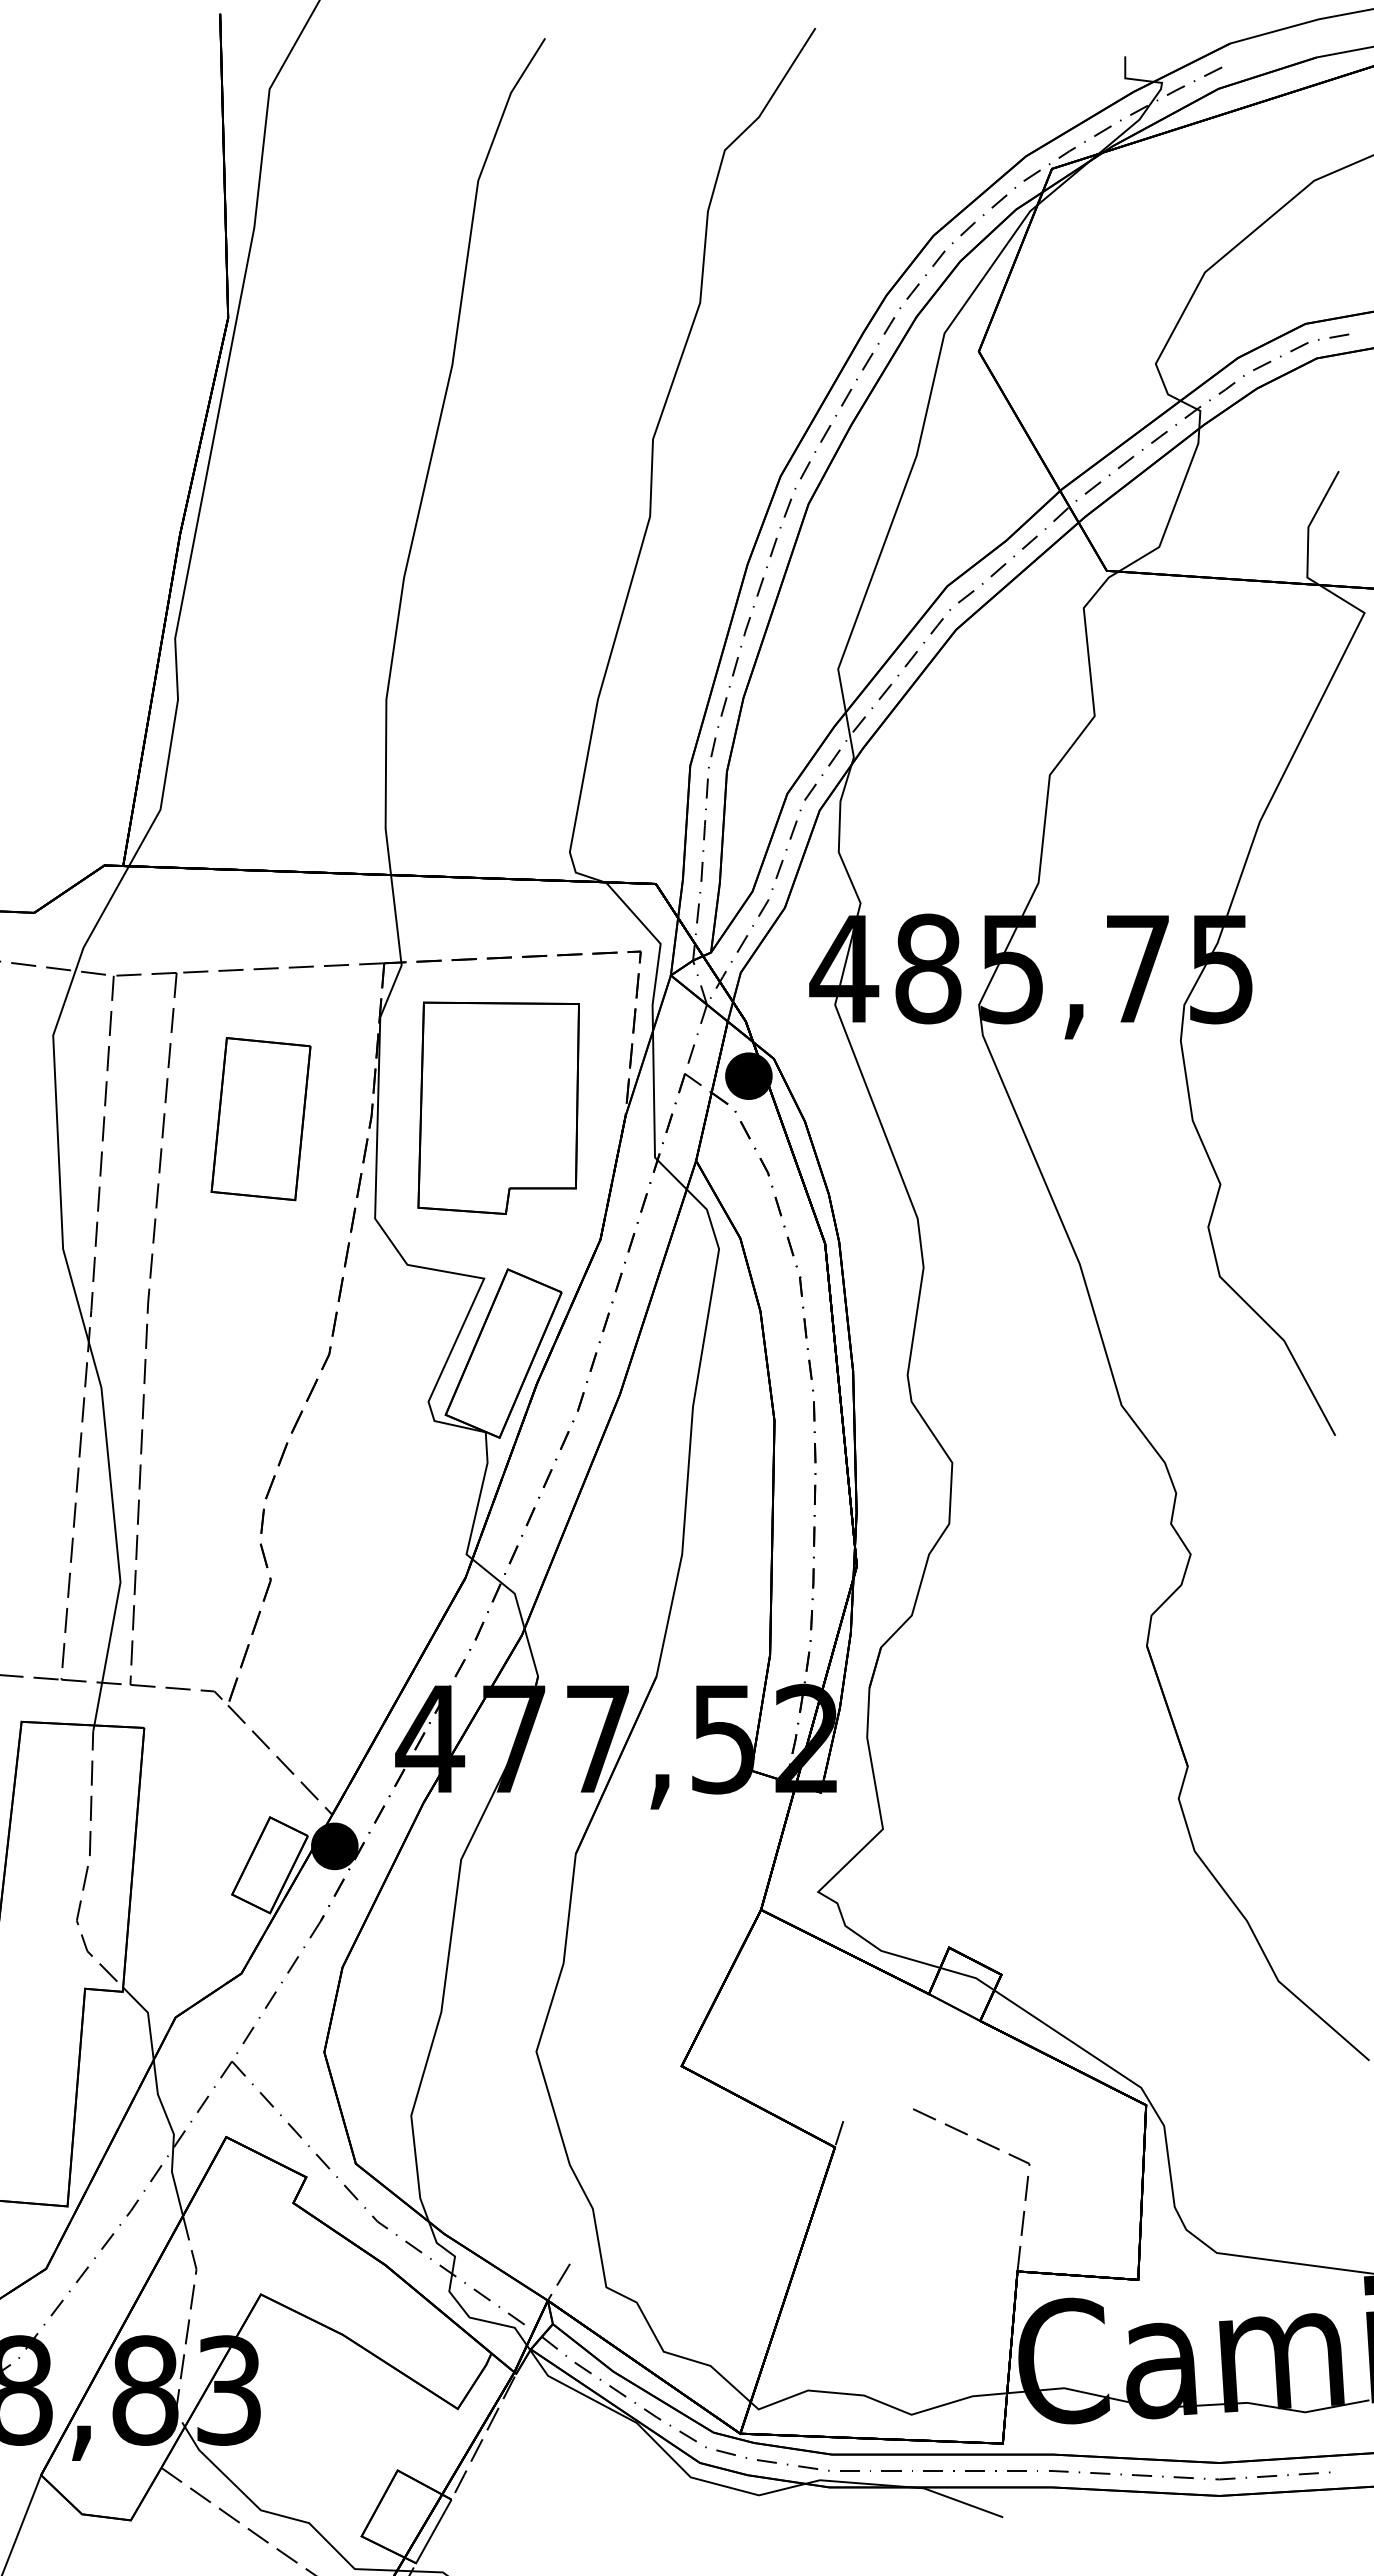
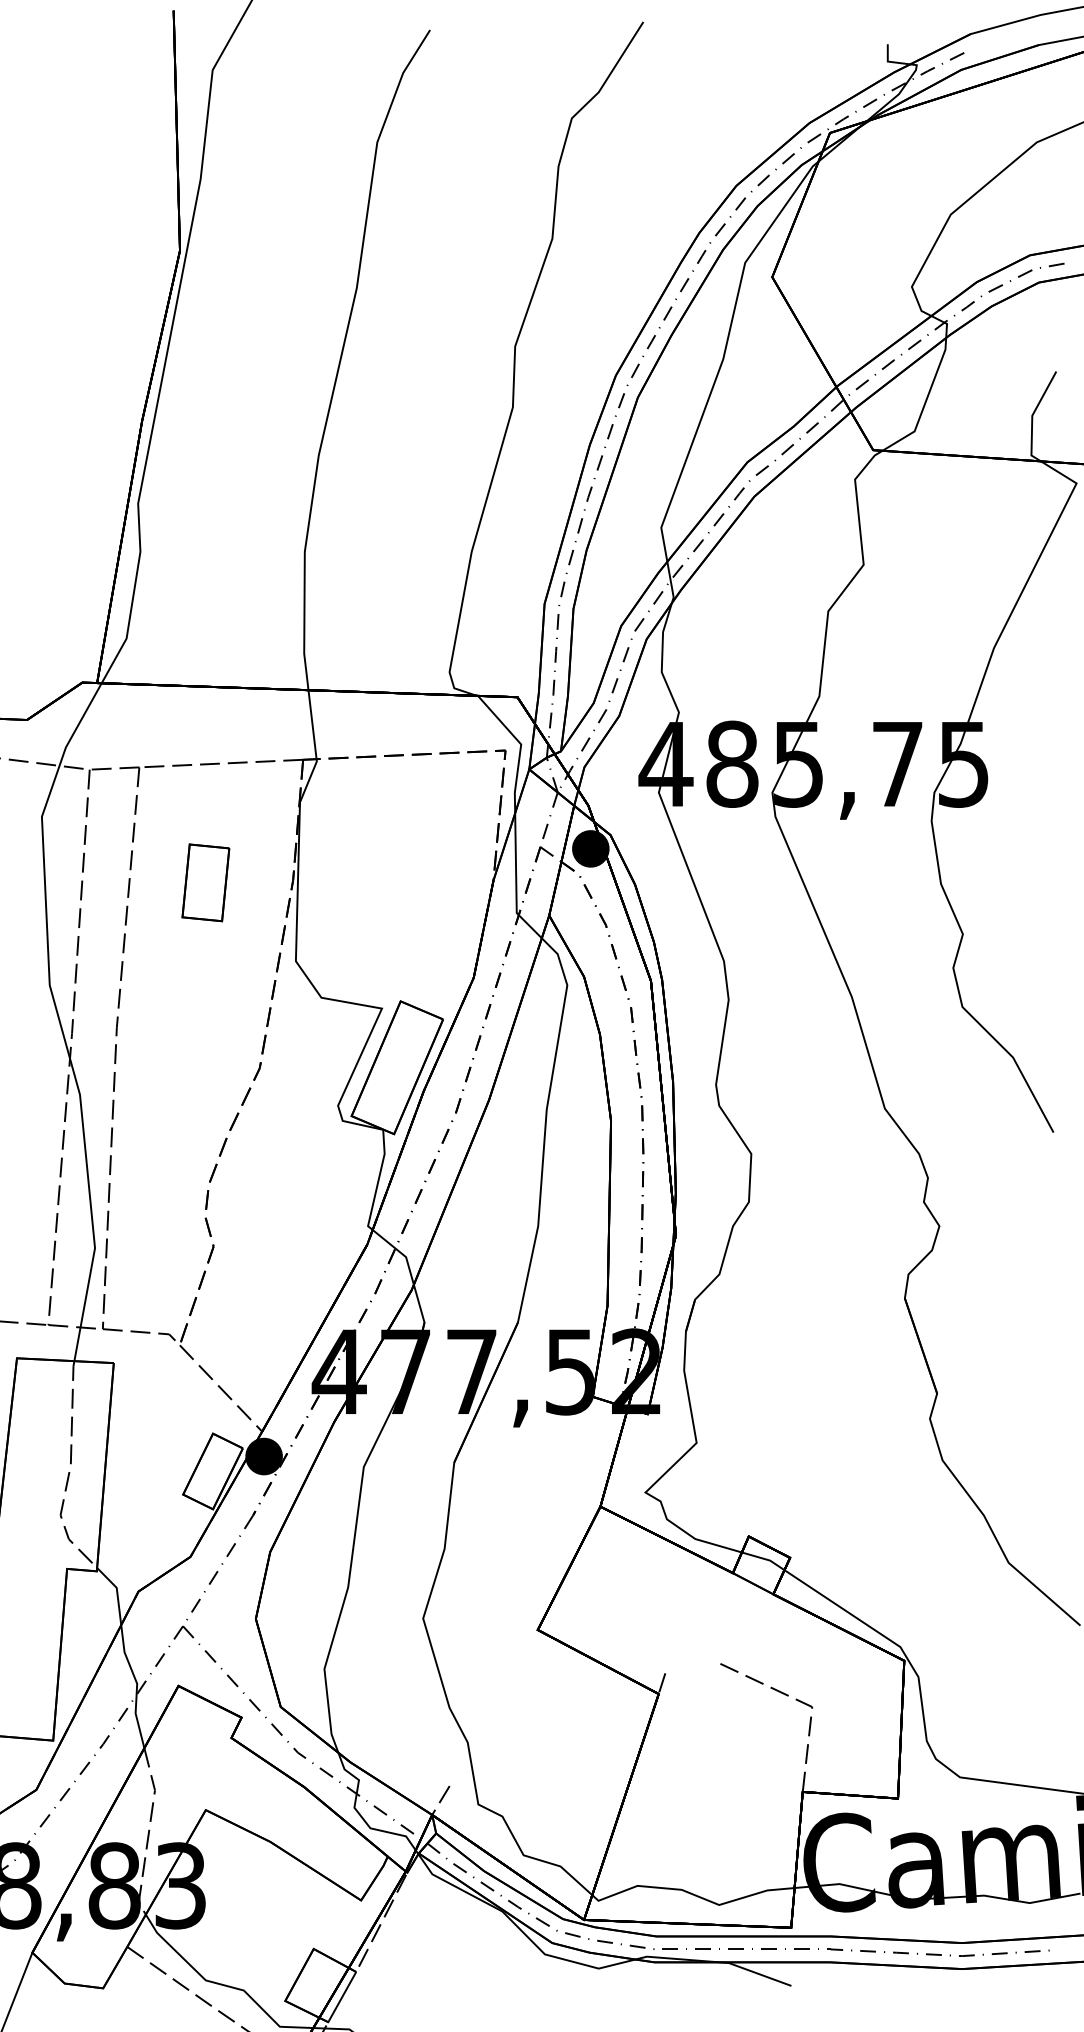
part: (498, 1107) -> (393, 873), removed
part: (260, 1119) -> (205, 883), size x0.6

